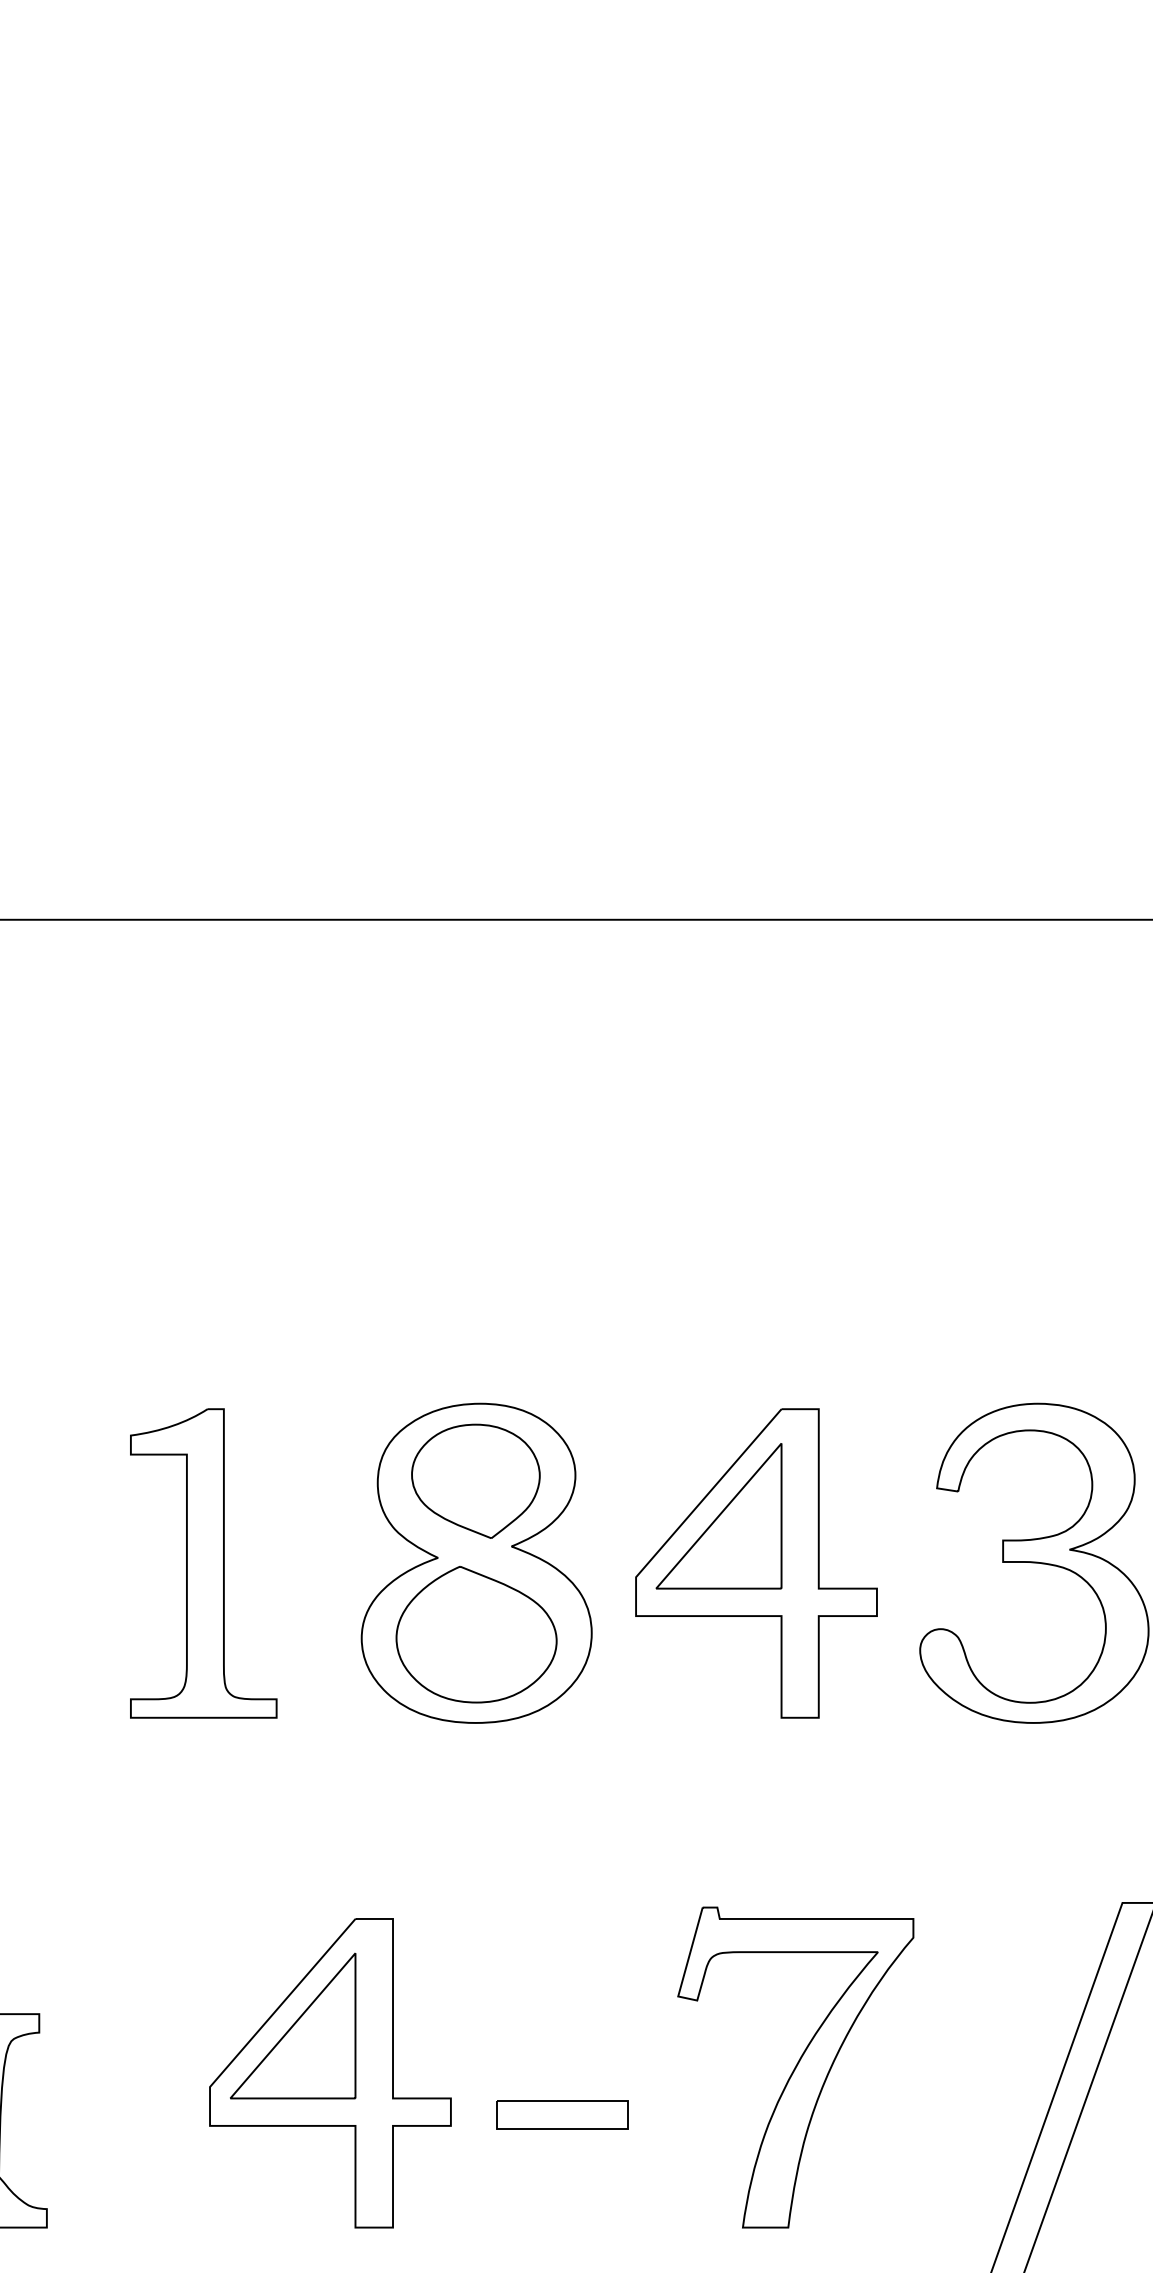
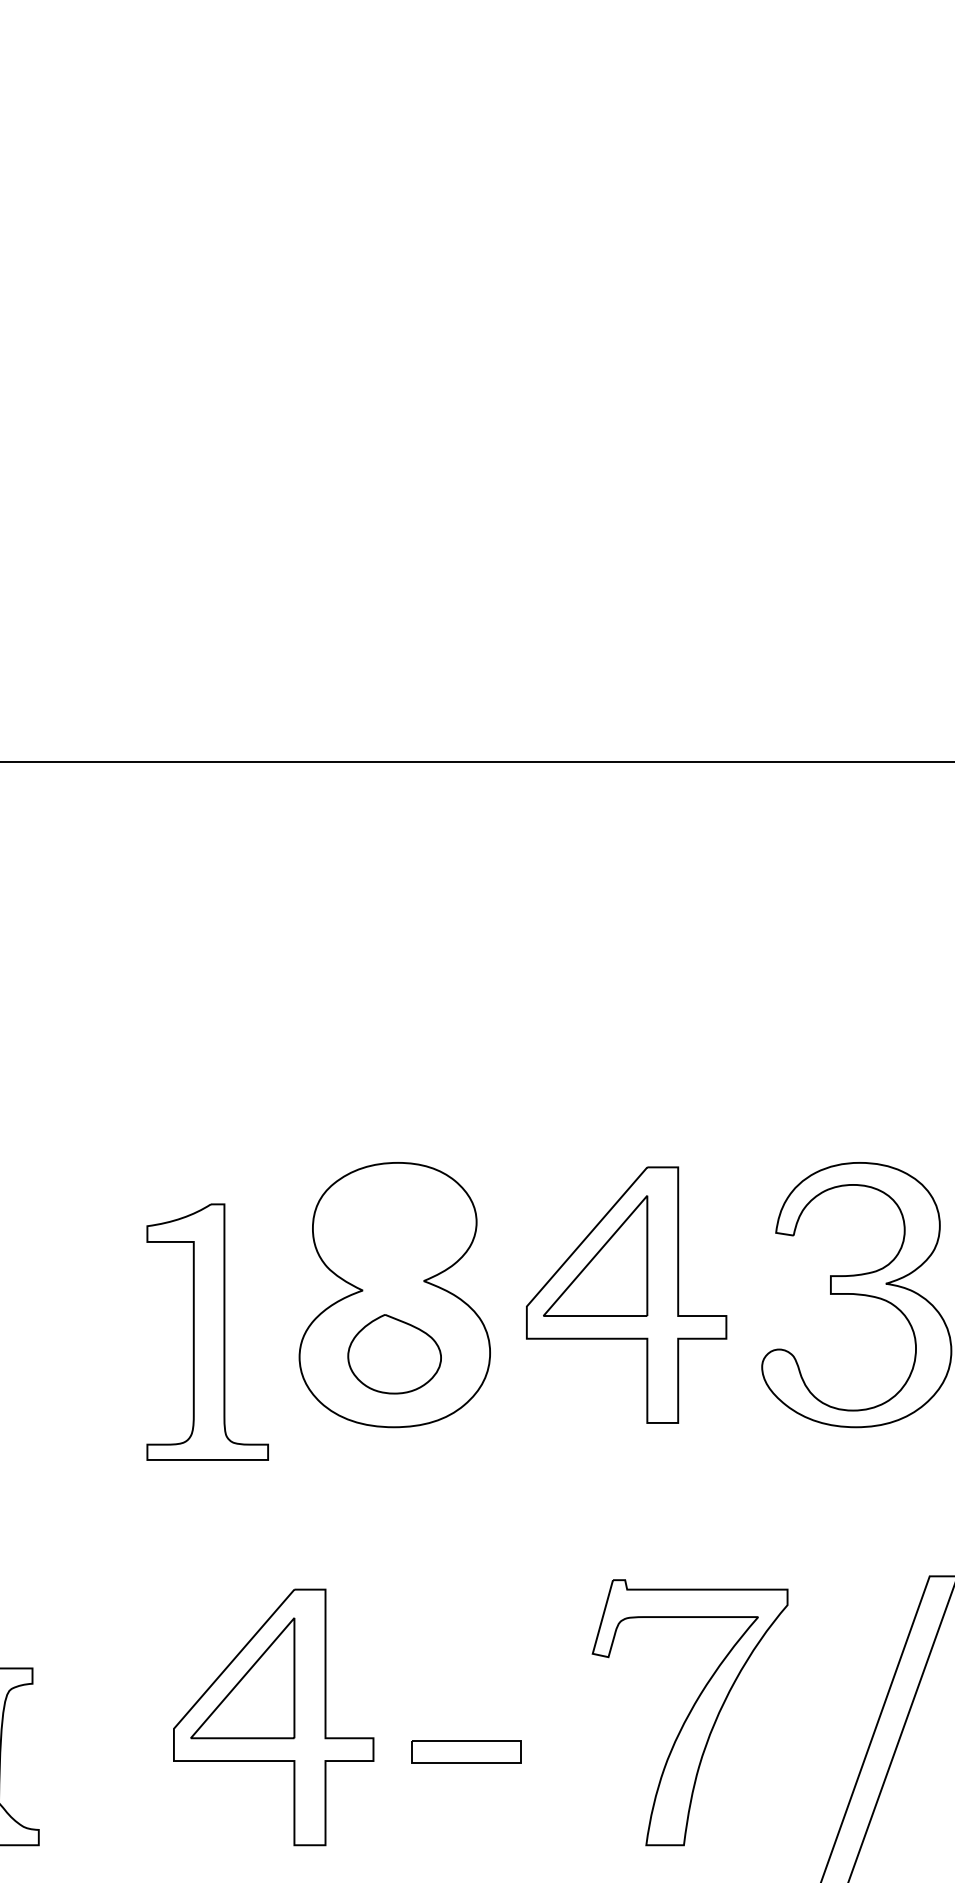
part: (475, 1480) -> (393, 1226), removed
part: (203, 1562) -> (207, 1331), moved
part: (476, 1635) -> (394, 1354), size x0.7
part: (795, 2067) -> (689, 1712), moved

